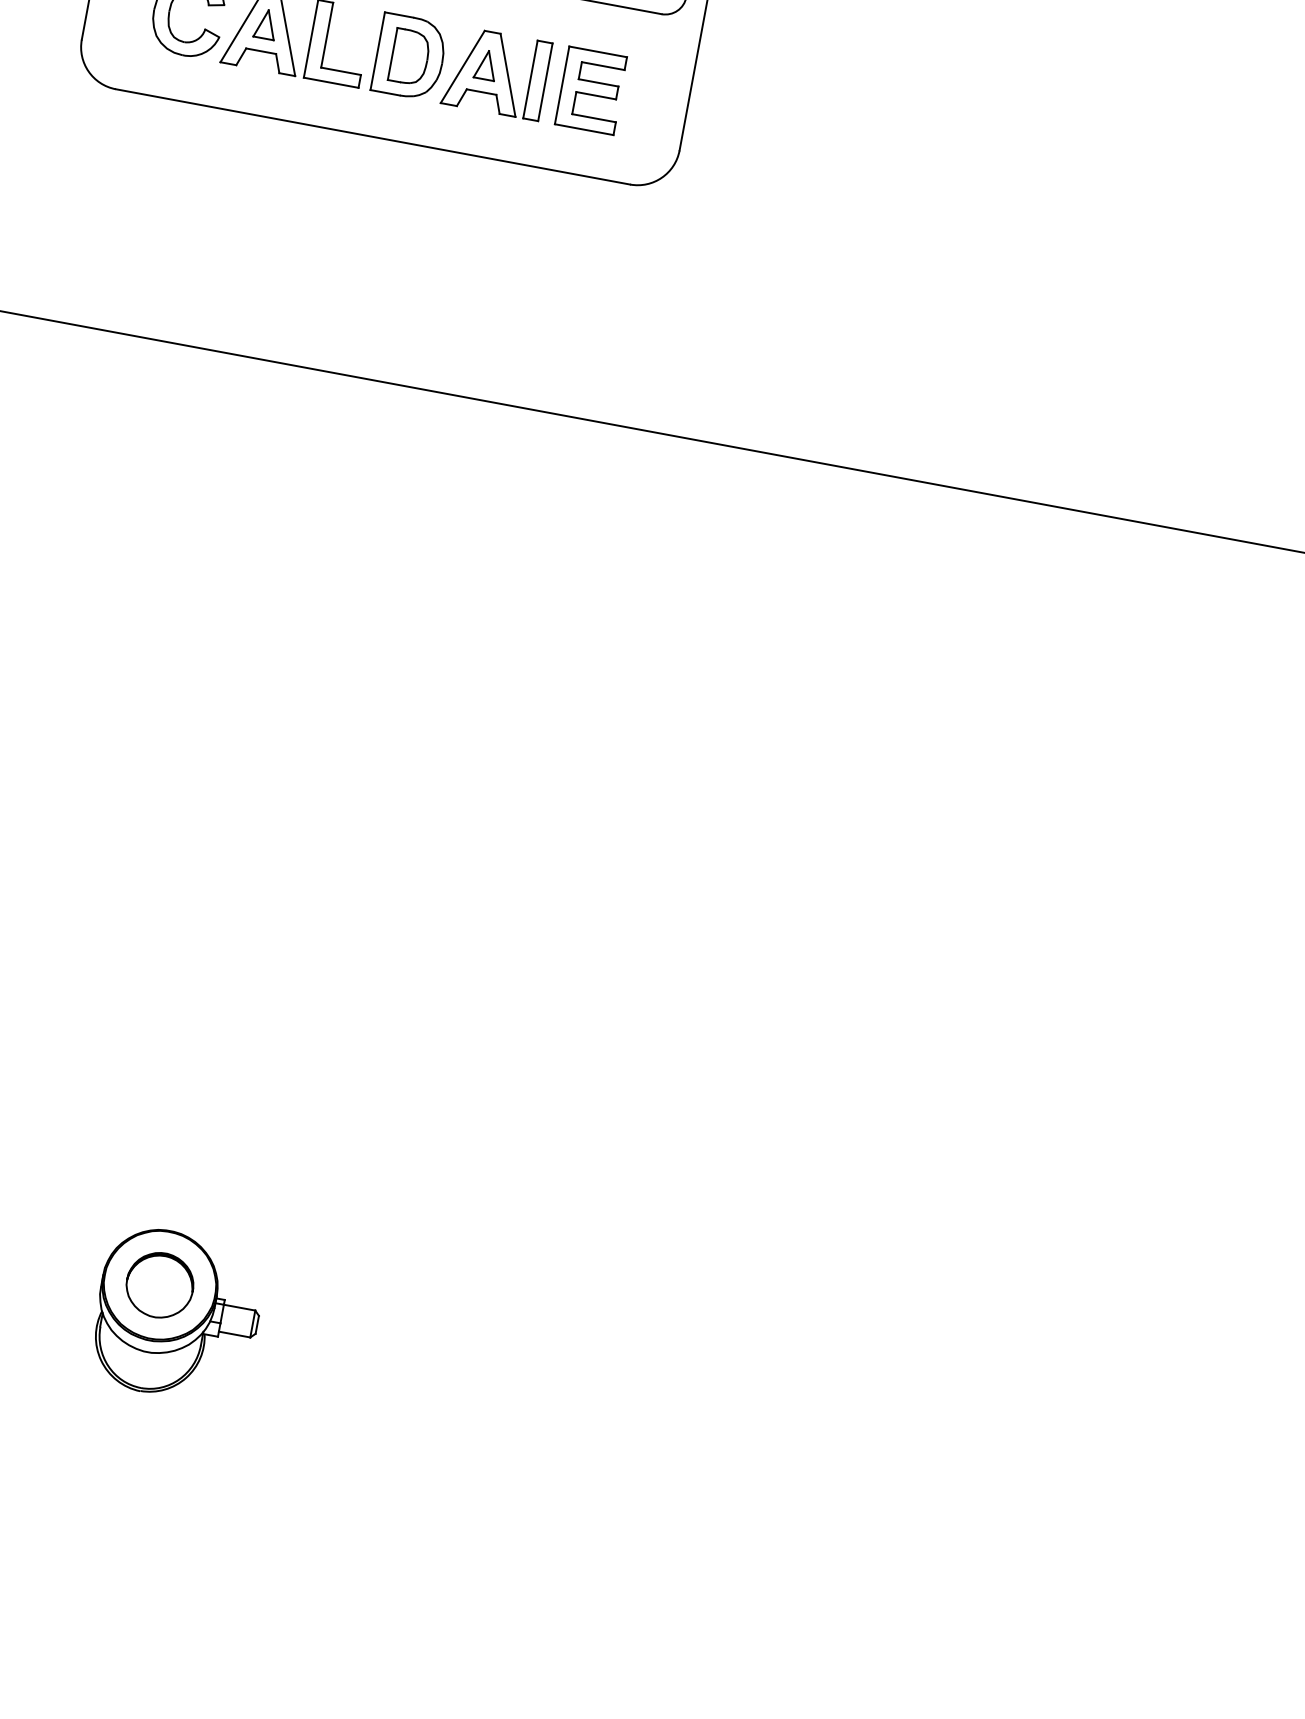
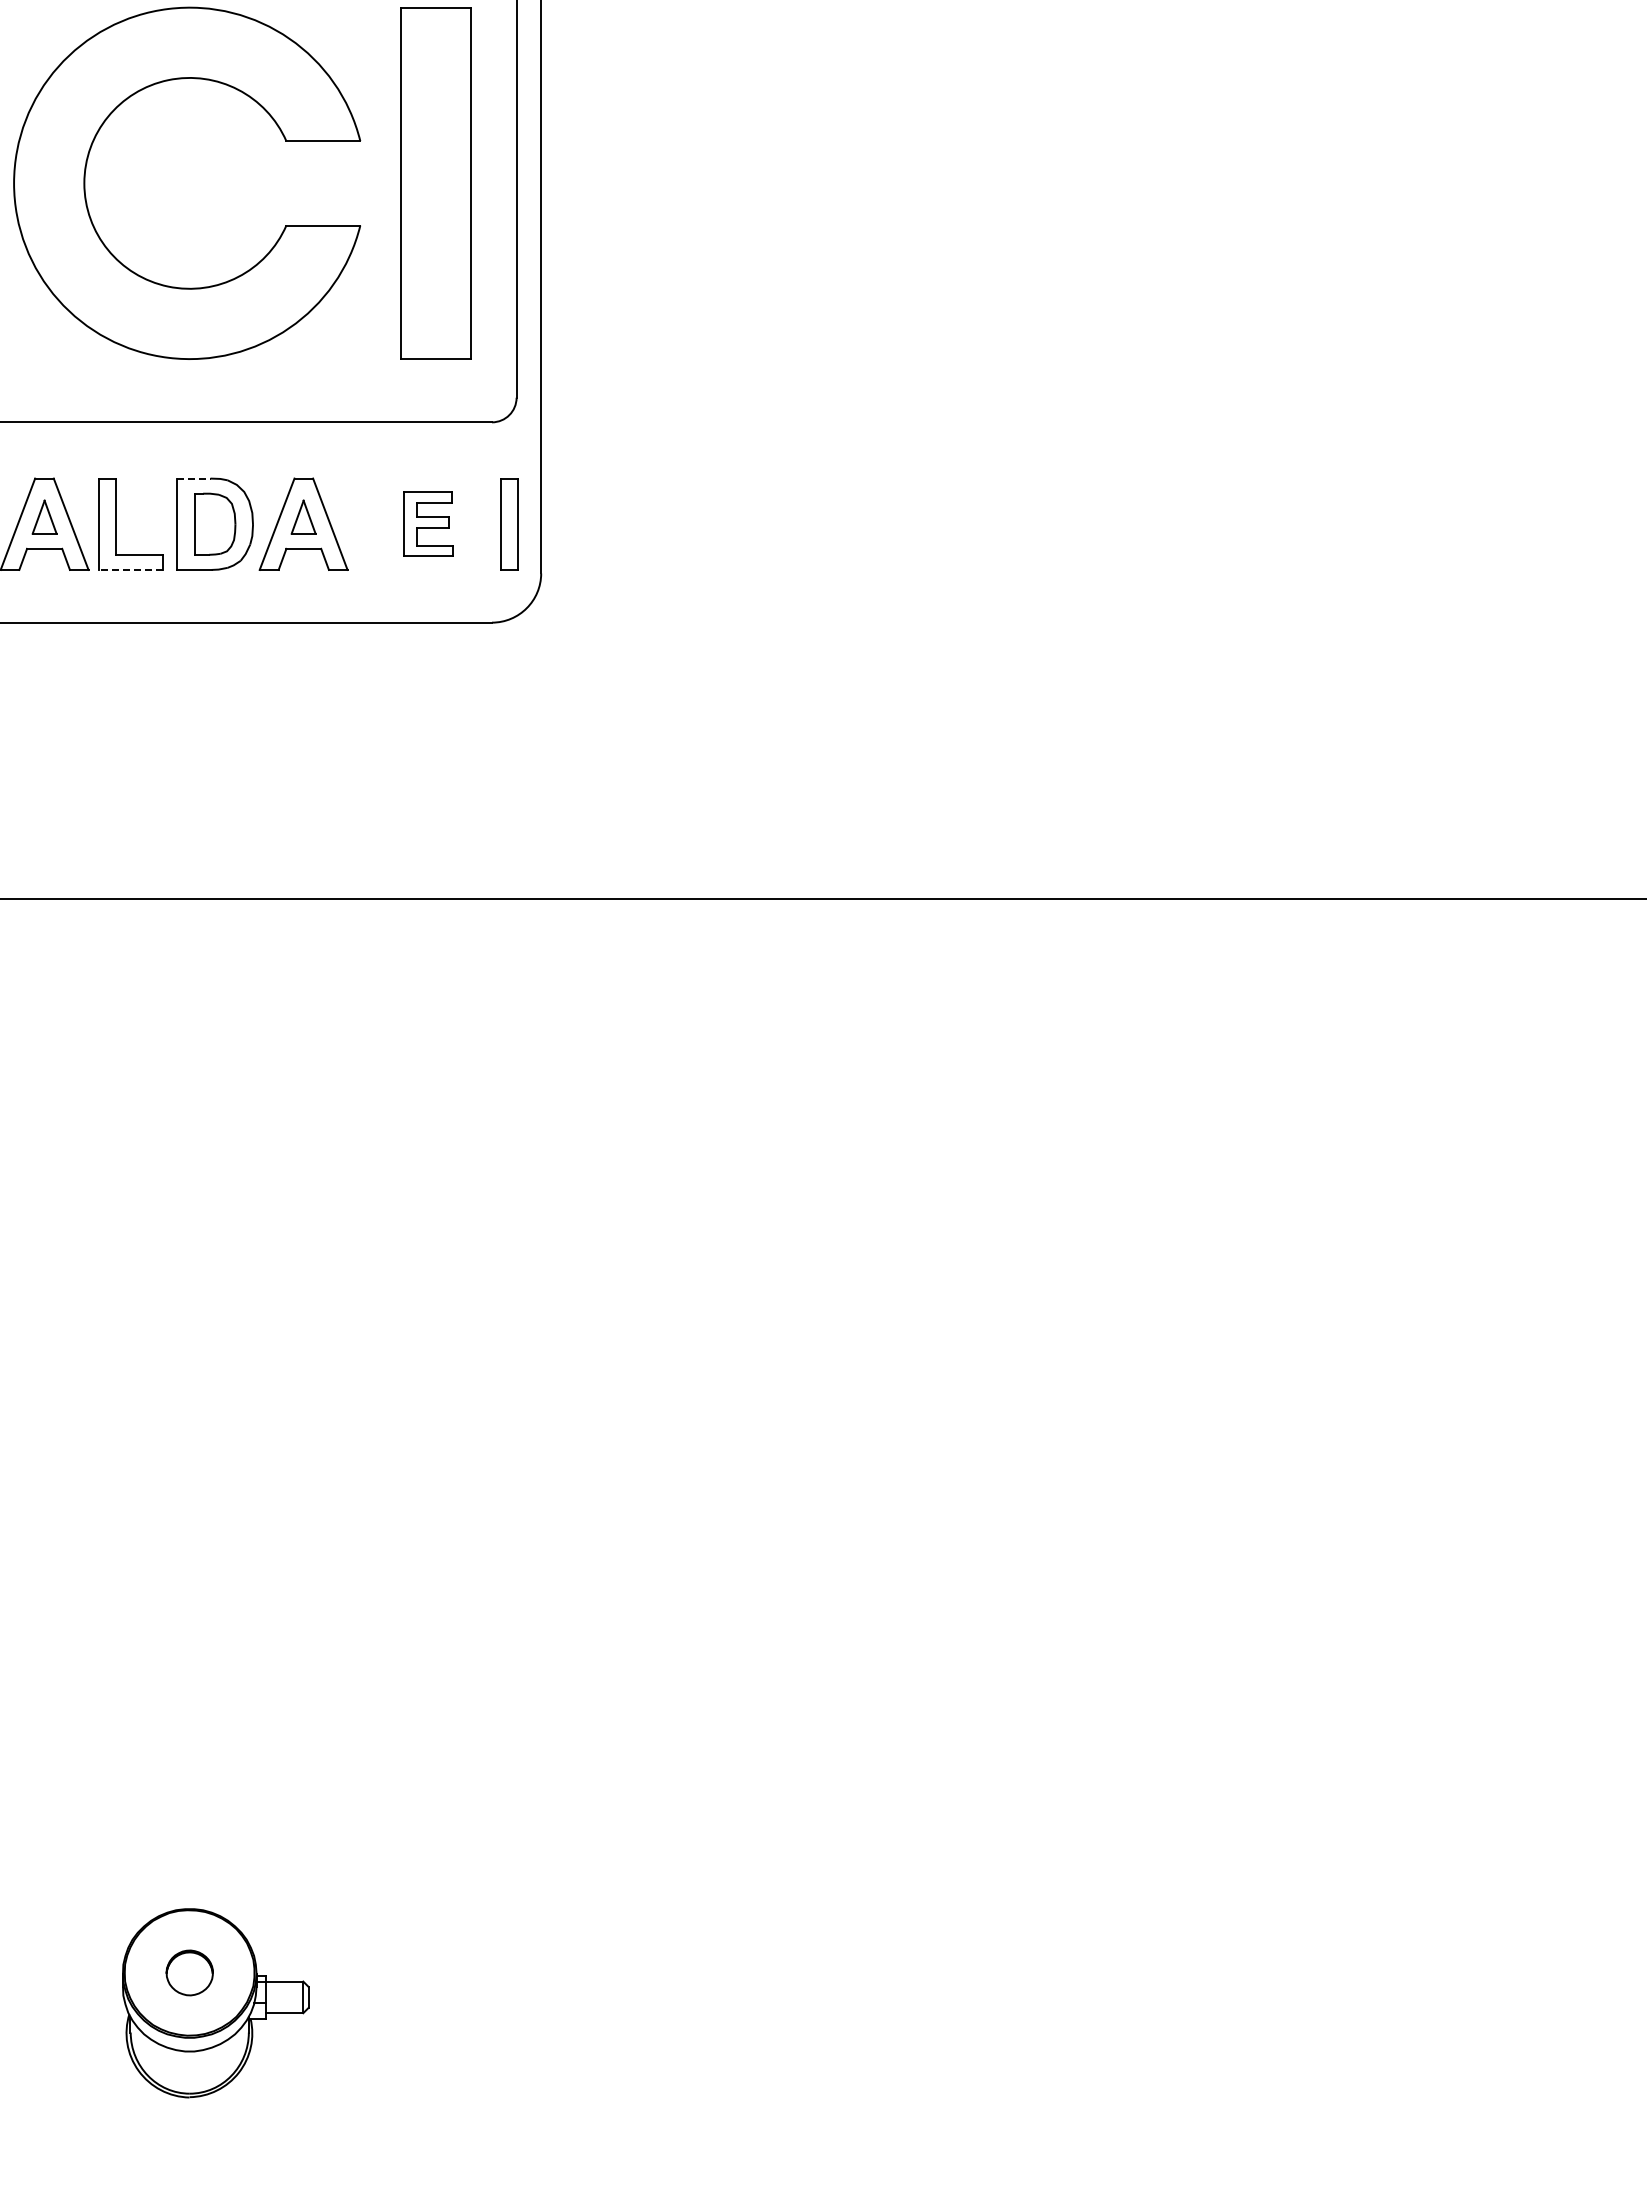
line: (398, 14) -> (193, 478), solid -> dashed
part: (537, 81) -> (509, 524), moved
line: (330, 82) -> (130, 569), solid -> dashed
part: (591, 91) -> (428, 524), size x0.7
part: (159, 1284) -> (189, 1972), size x0.6

